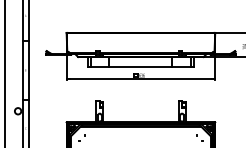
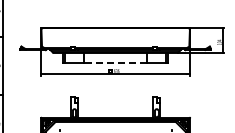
line: (140, 67) -> (115, 63), solid -> dashed

